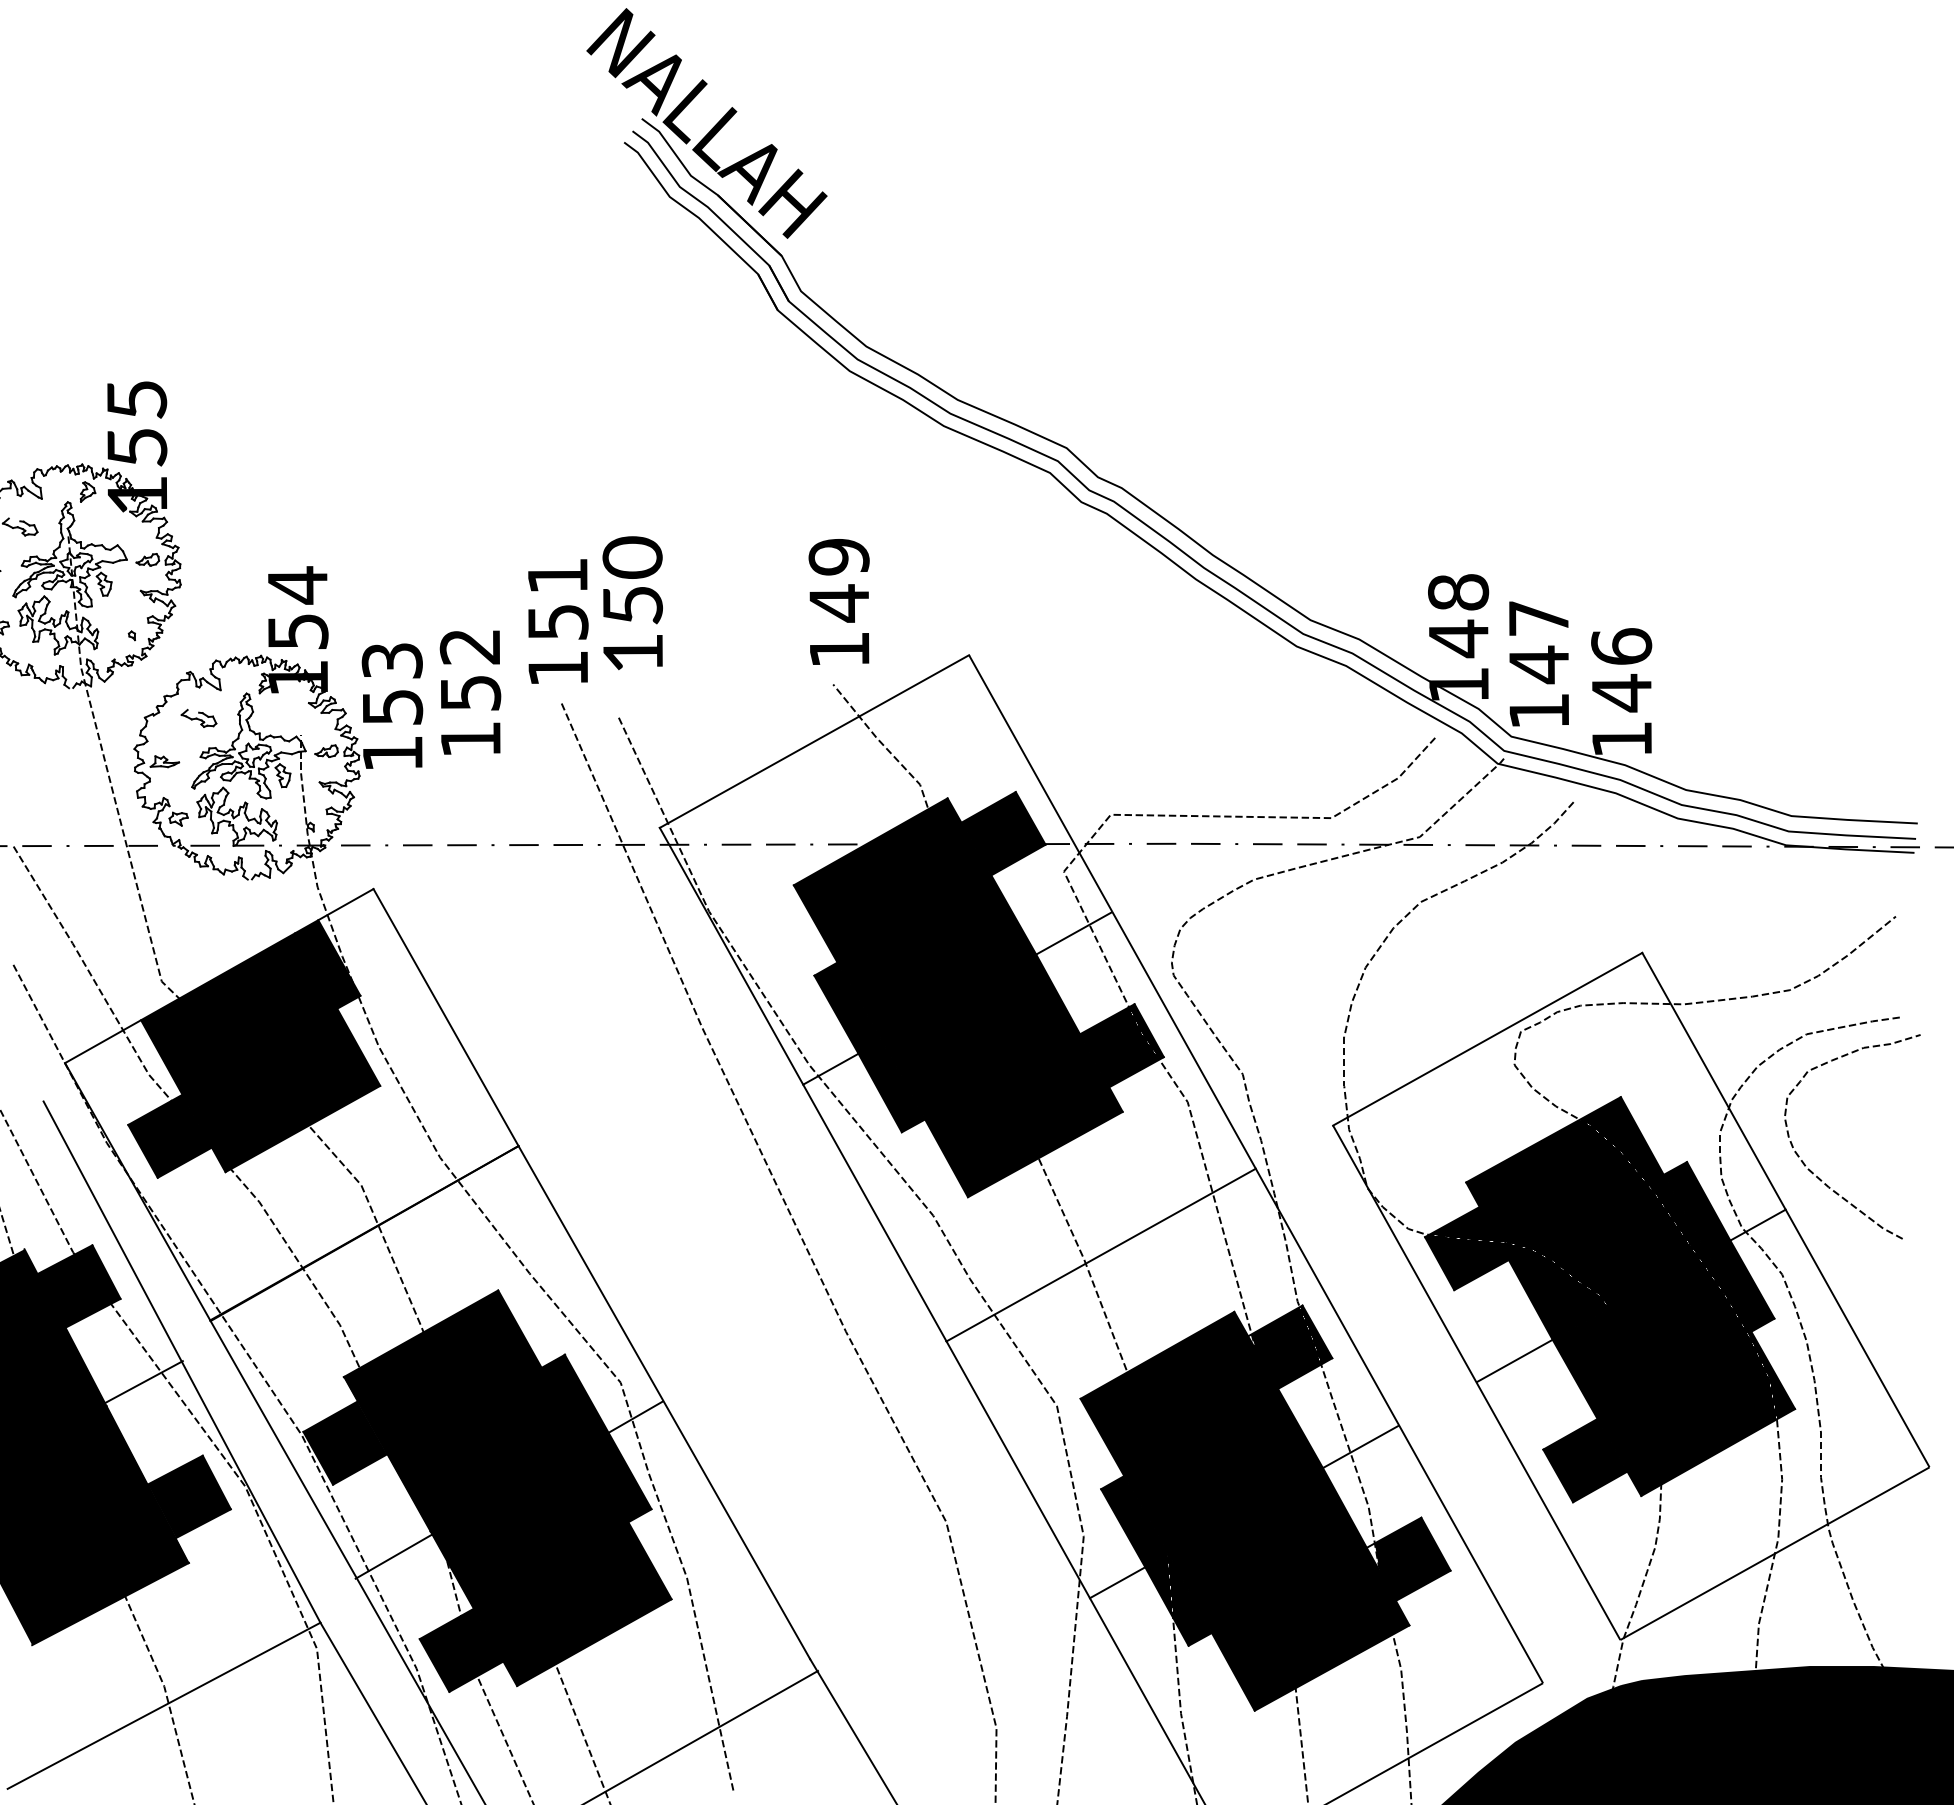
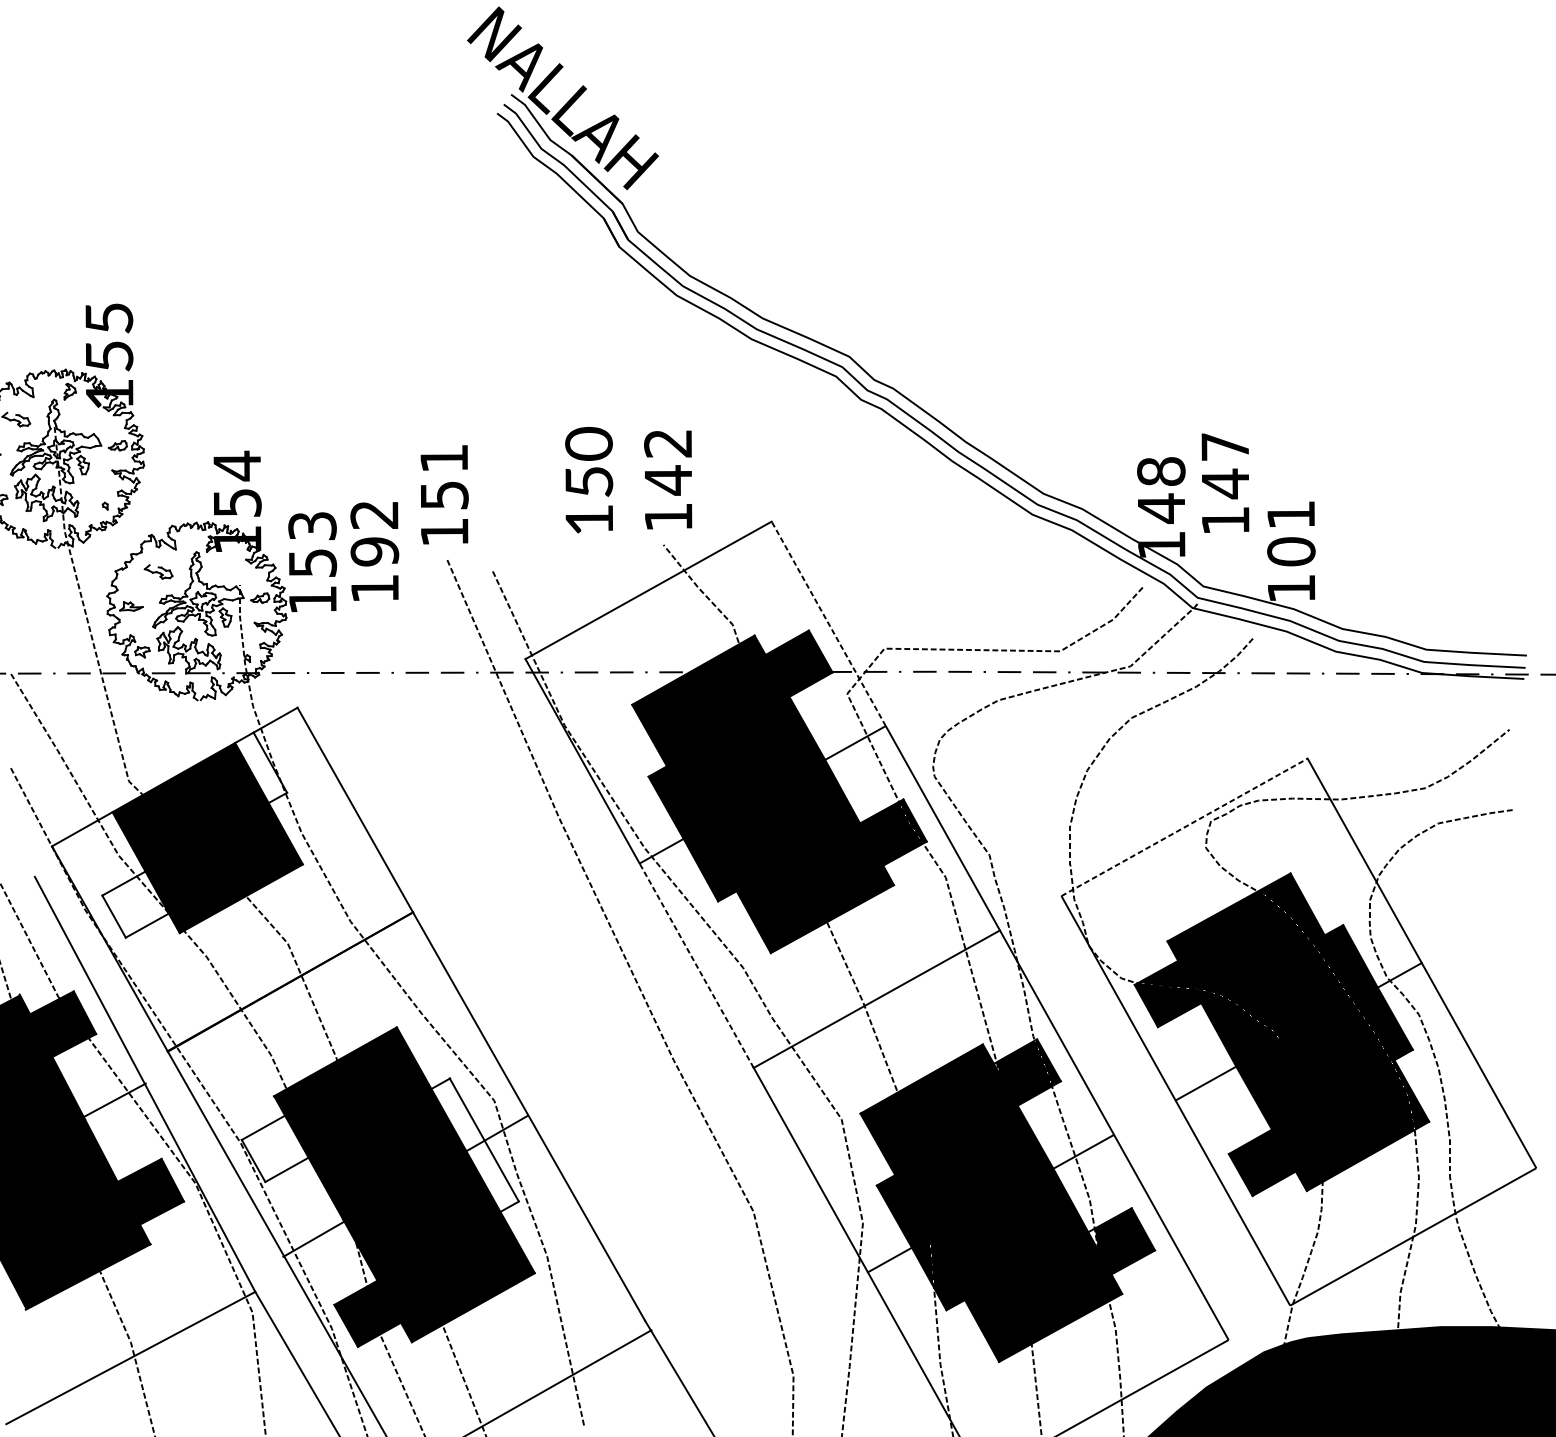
text: (838, 557) -> (667, 443), 149 -> 142
text: (632, 603) -> (588, 480), moved
text: (1538, 663) -> (1225, 482), moved
text: (1621, 670) -> (1291, 533), 146 -> 101
text: (470, 693) -> (374, 552), 152 -> 192
line: (1040, 783) -> (828, 623), solid -> dashed
fill: (327, 964) -> (260, 767), removed
line: (1488, 1039) -> (1185, 827), solid -> dashed
fill: (169, 1135) -> (135, 903), removed
curve: (1818, 1176) -> (1447, 936), removed
line: (874, 1212) -> (696, 965), solid -> dashed
fill: (596, 1438) -> (475, 1145), removed
fill: (345, 1442) -> (275, 1148), removed

